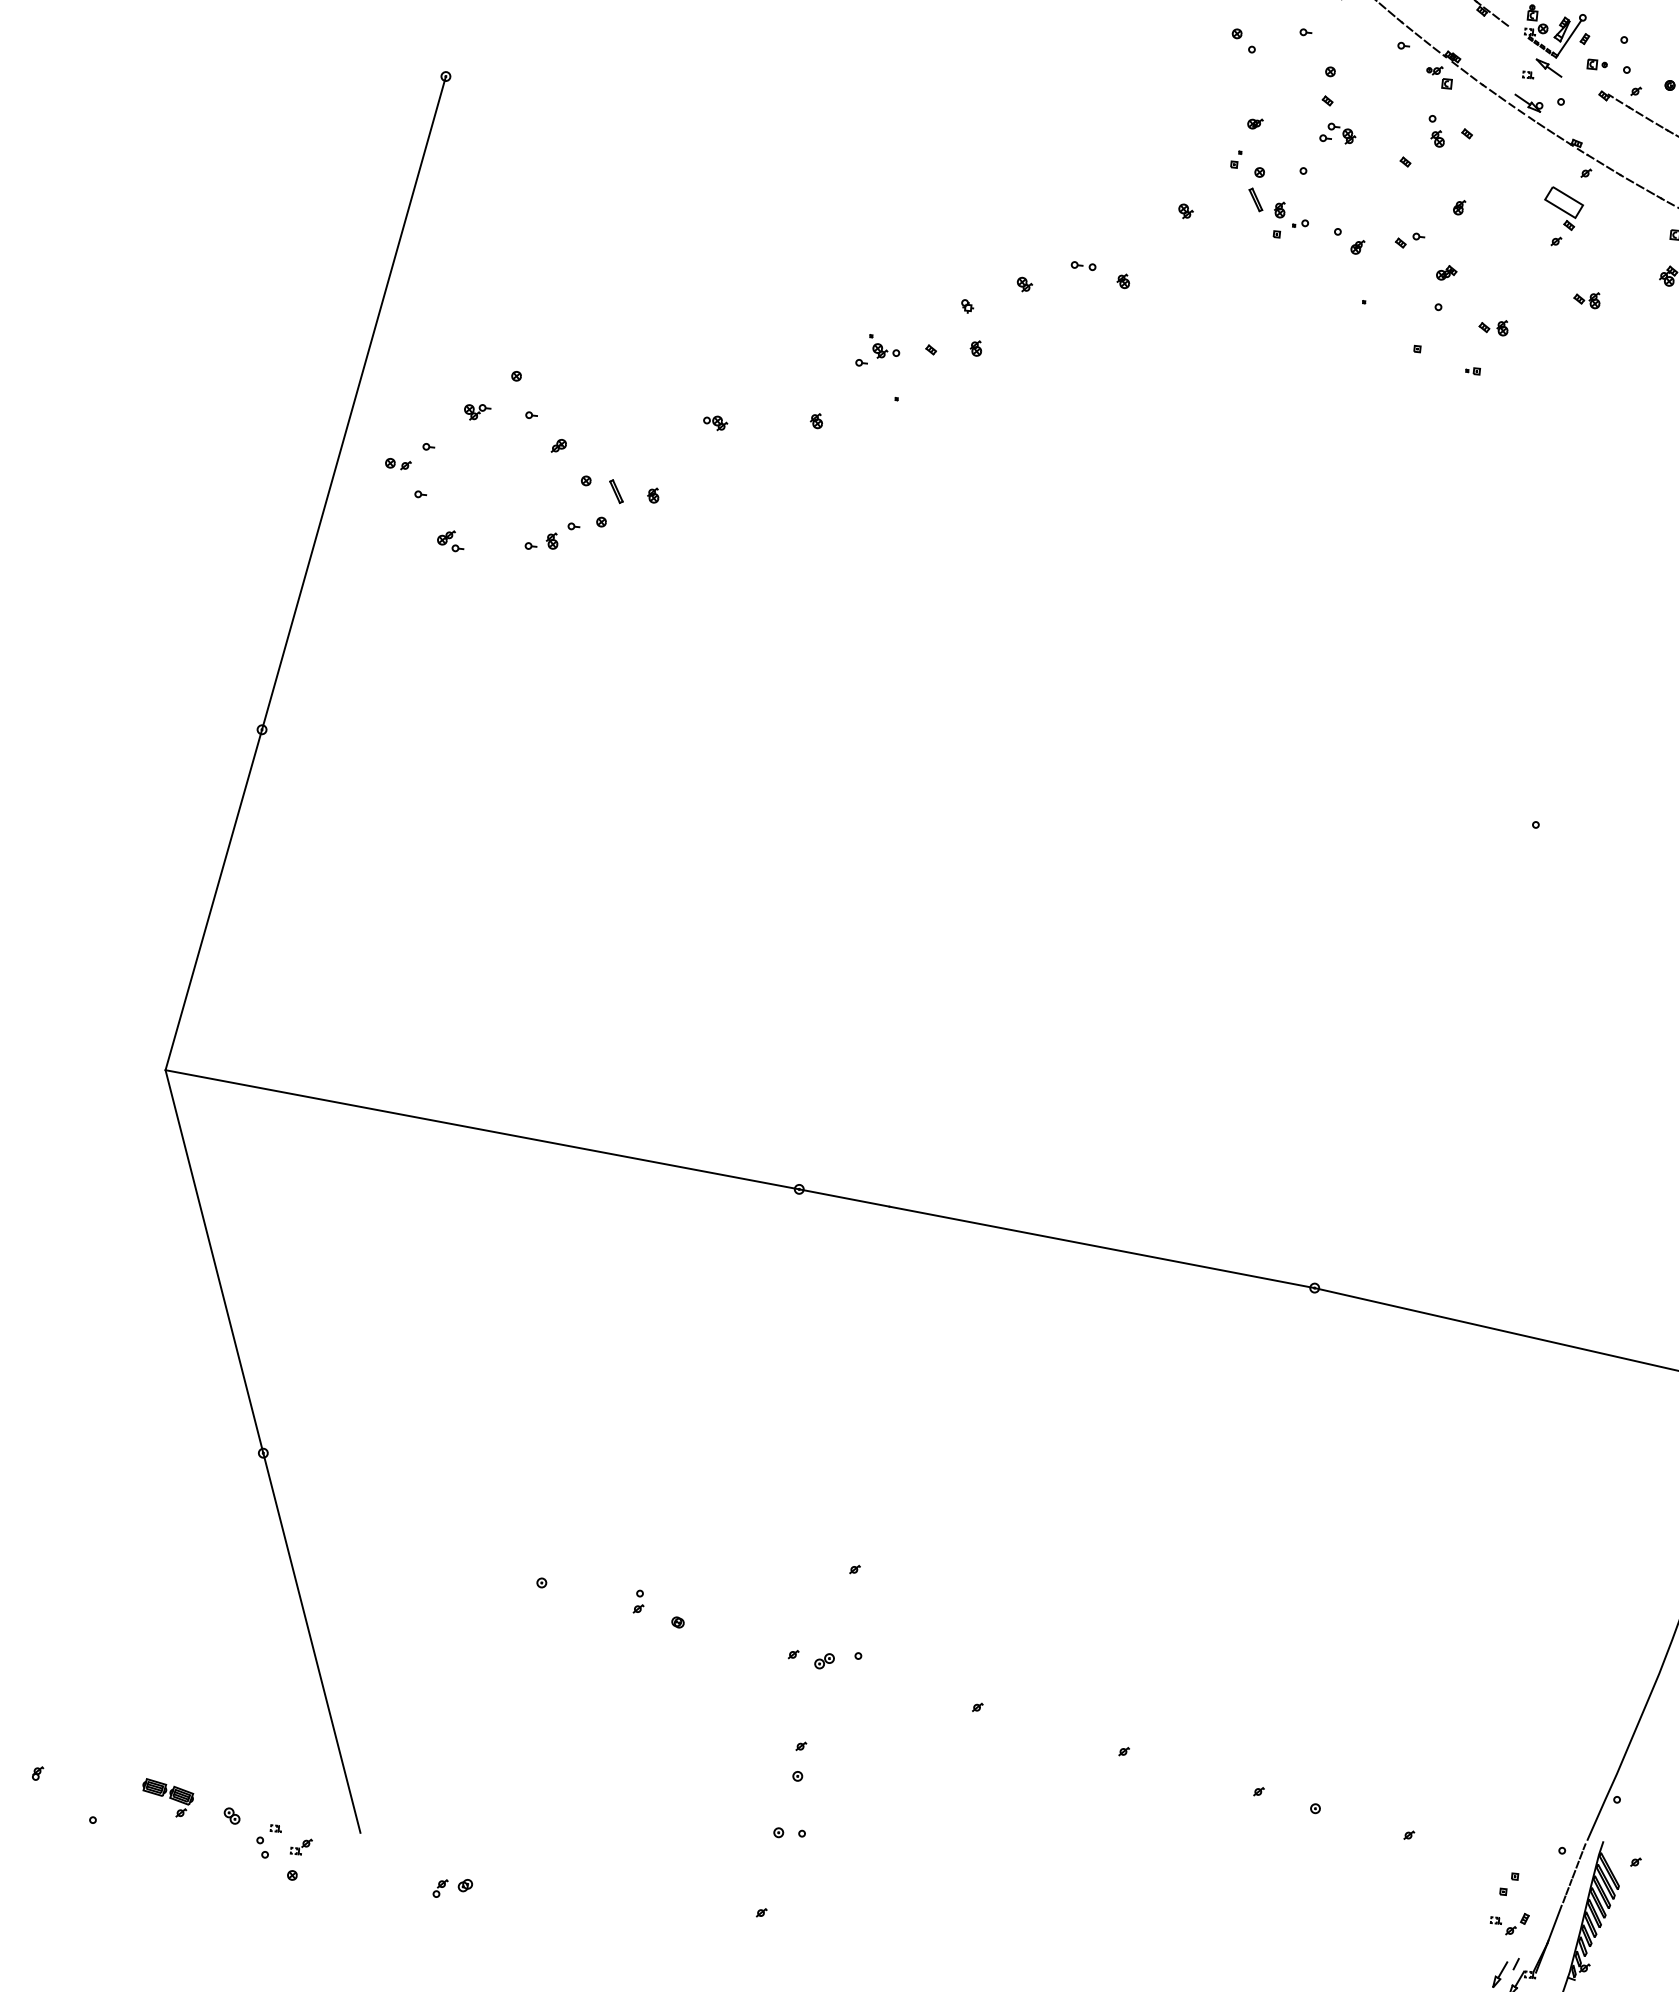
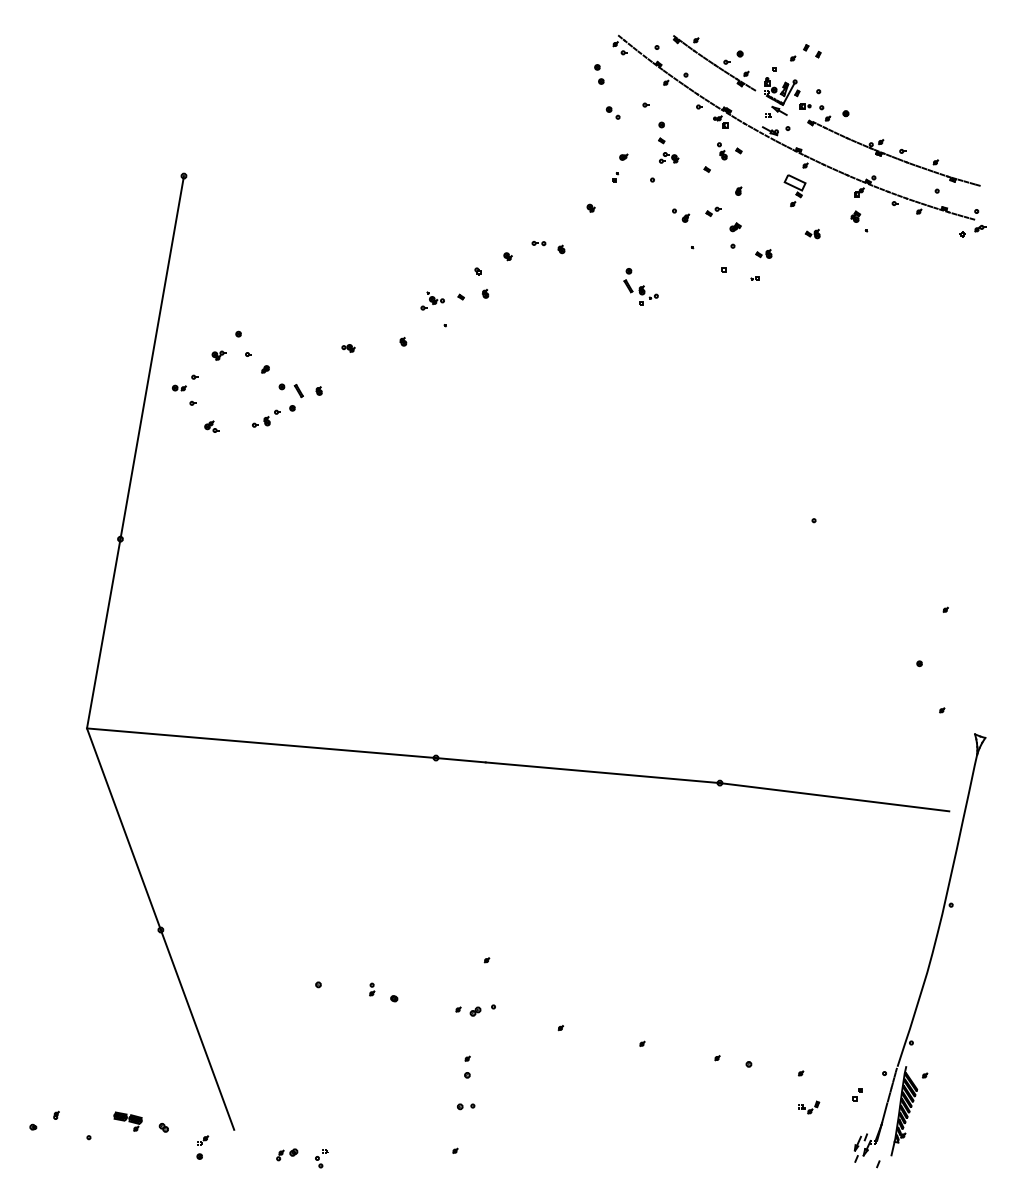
part: (1277, 202) -> (640, 286), moved
part: (267, 1841) -> (321, 1158), moved
part: (1510, 1923) -> (809, 1107), moved

